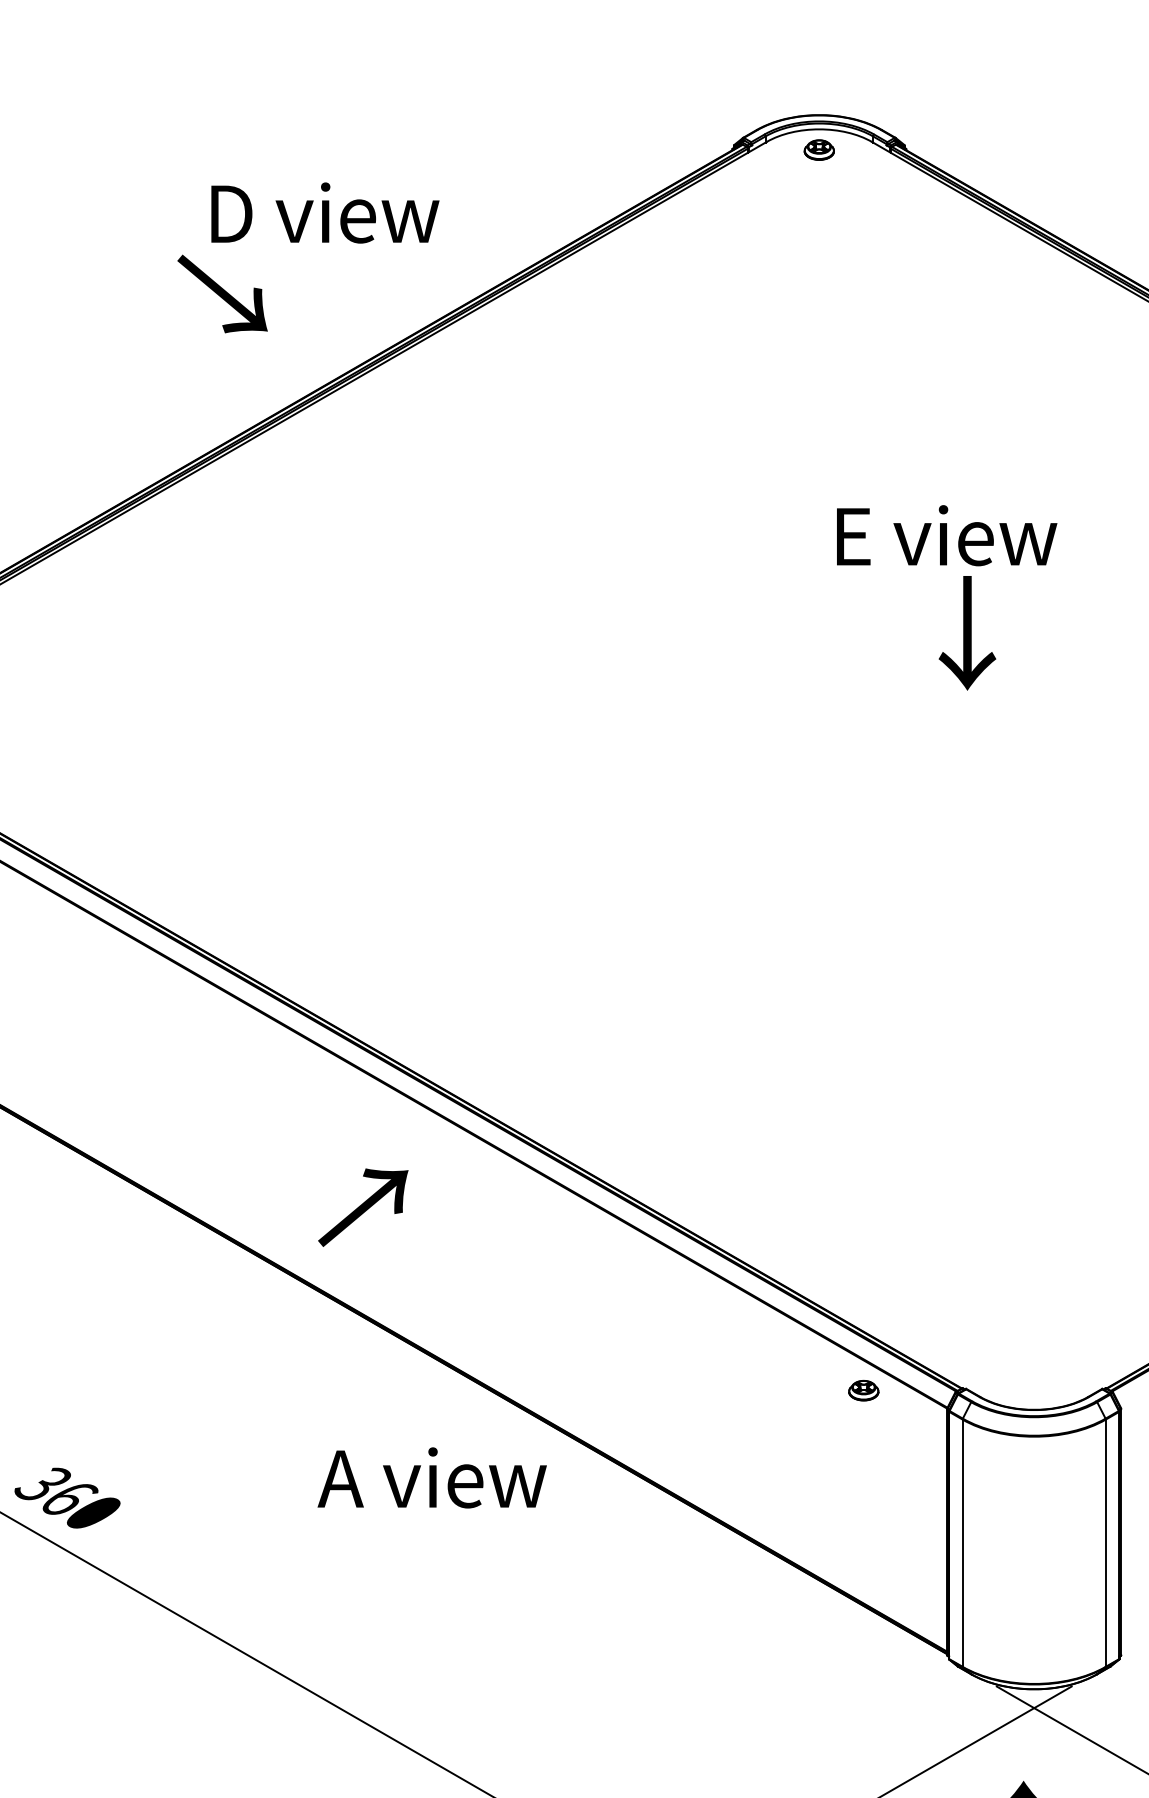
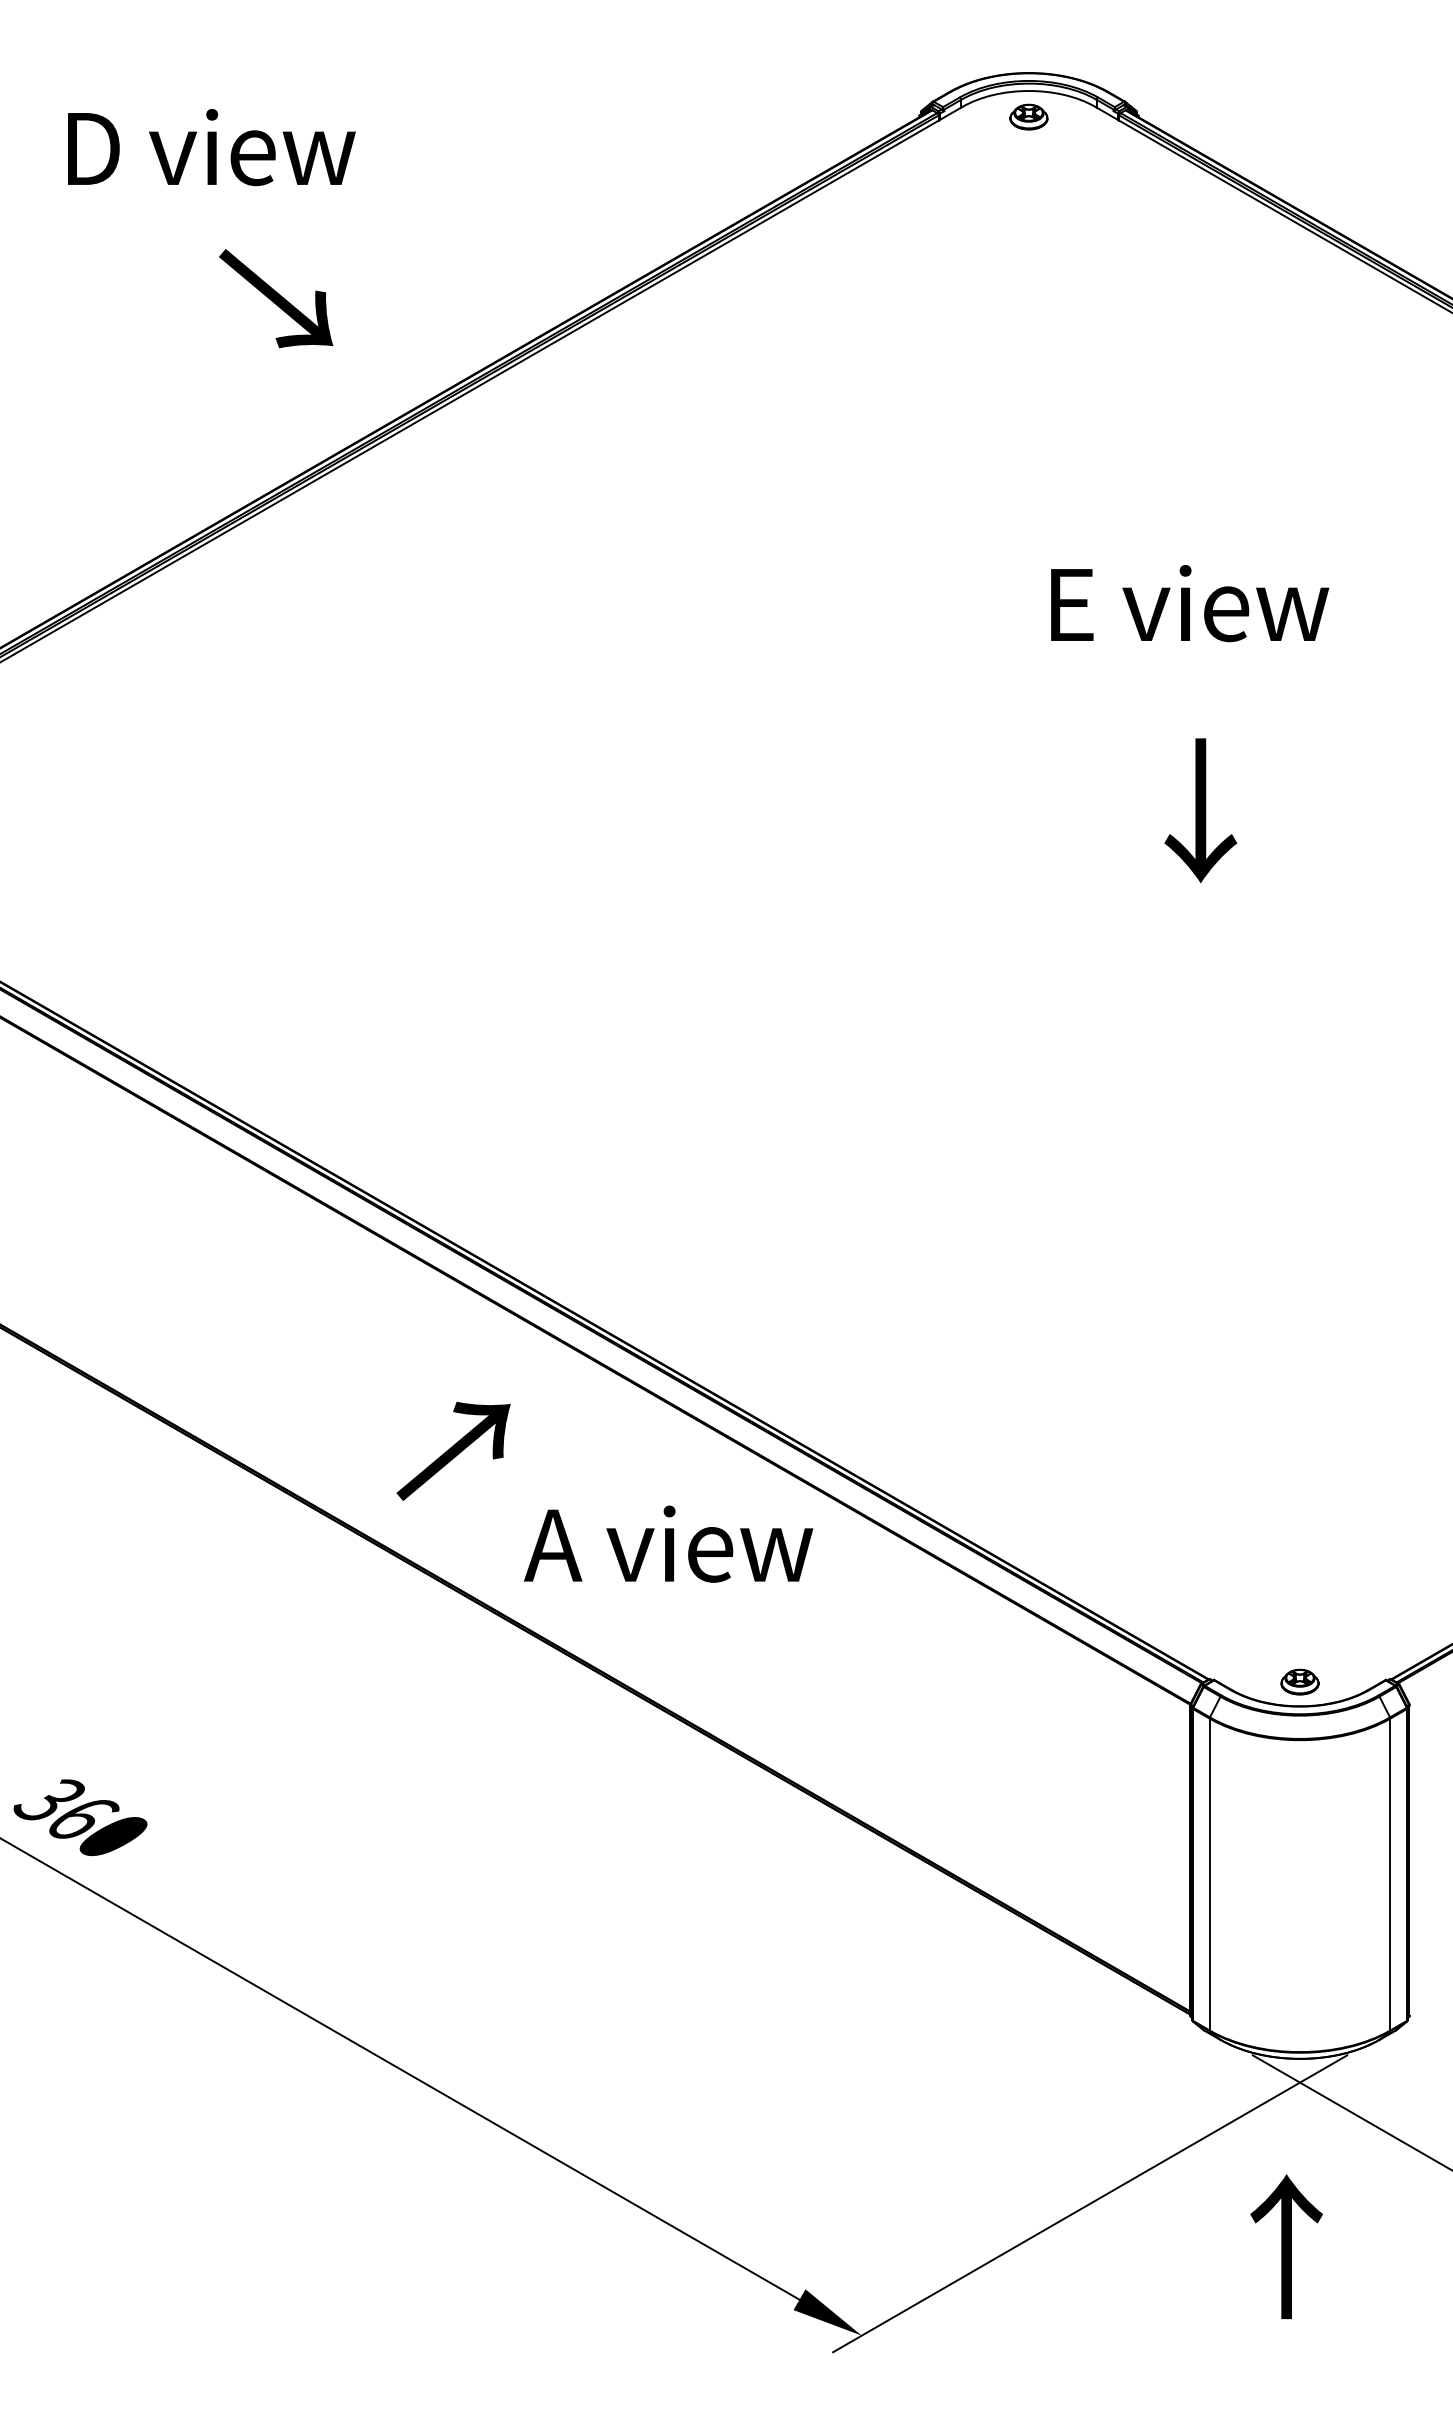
text: (325, 213) -> (211, 147), moved
text: (967, 633) -> (1200, 810), moved
part: (863, 1390) -> (1299, 1681), moved
text: (432, 1477) -> (668, 1543), moved

